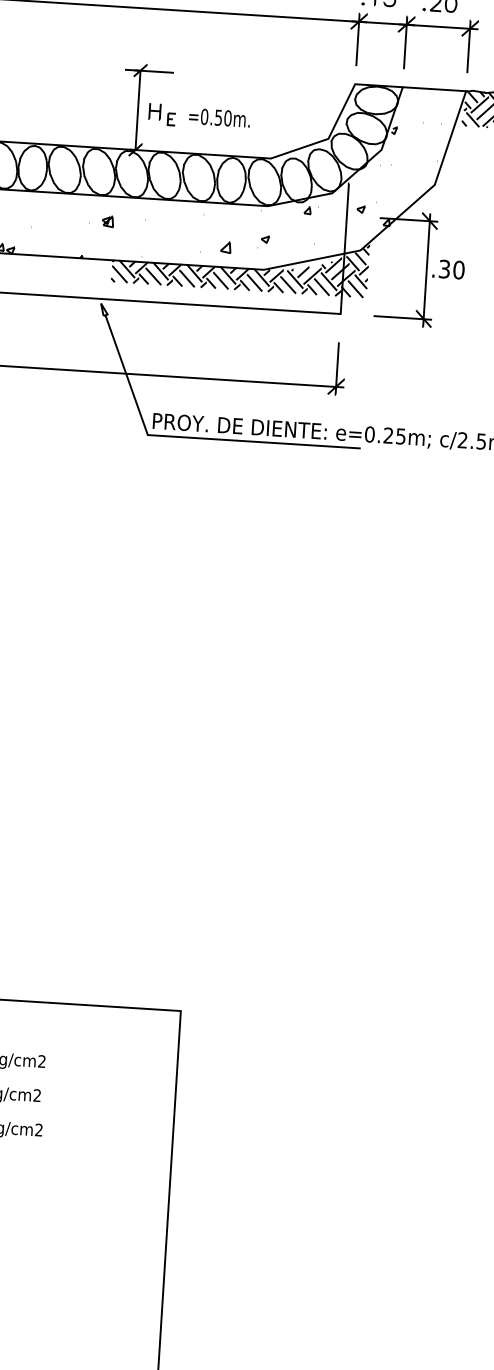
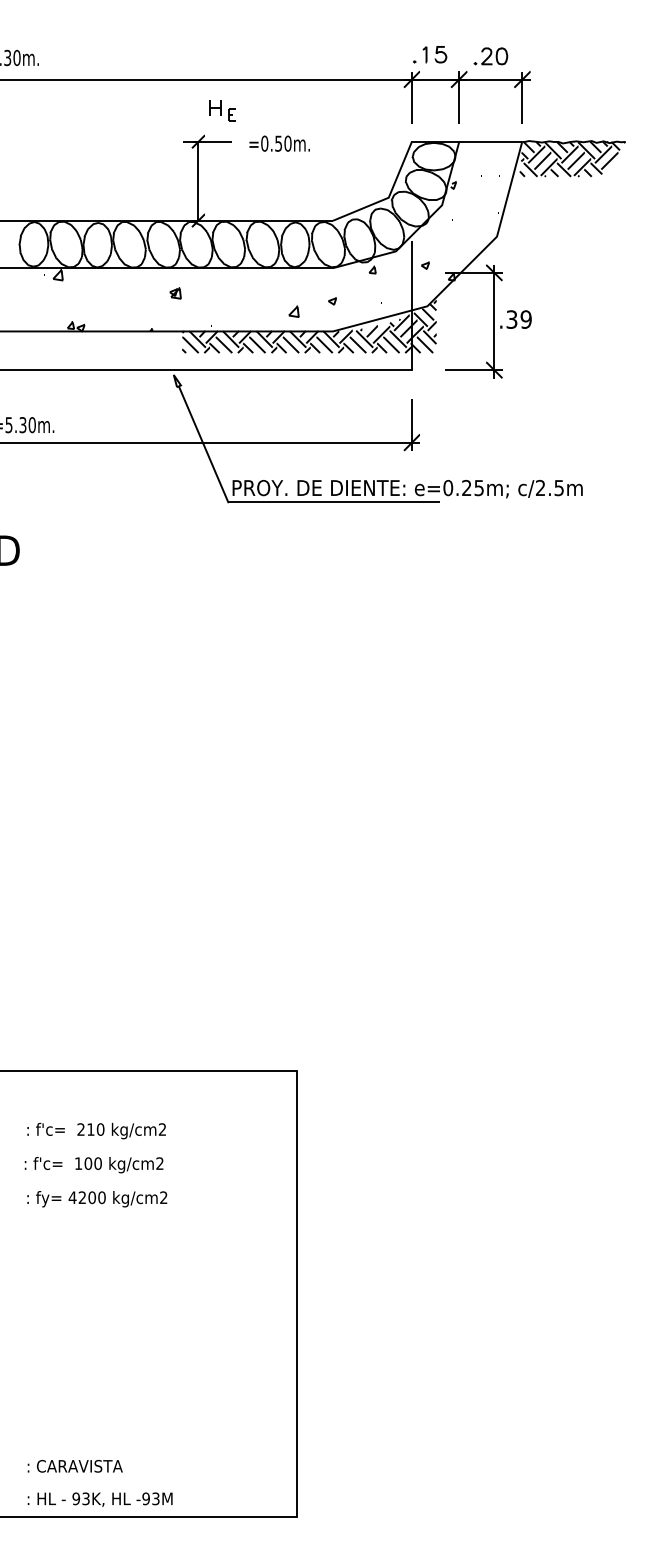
part: (162, 114) -> (222, 110), moved
text: (219, 117) -> (279, 143), moved
text: (458, 269) -> (525, 319), .30 -> .39

